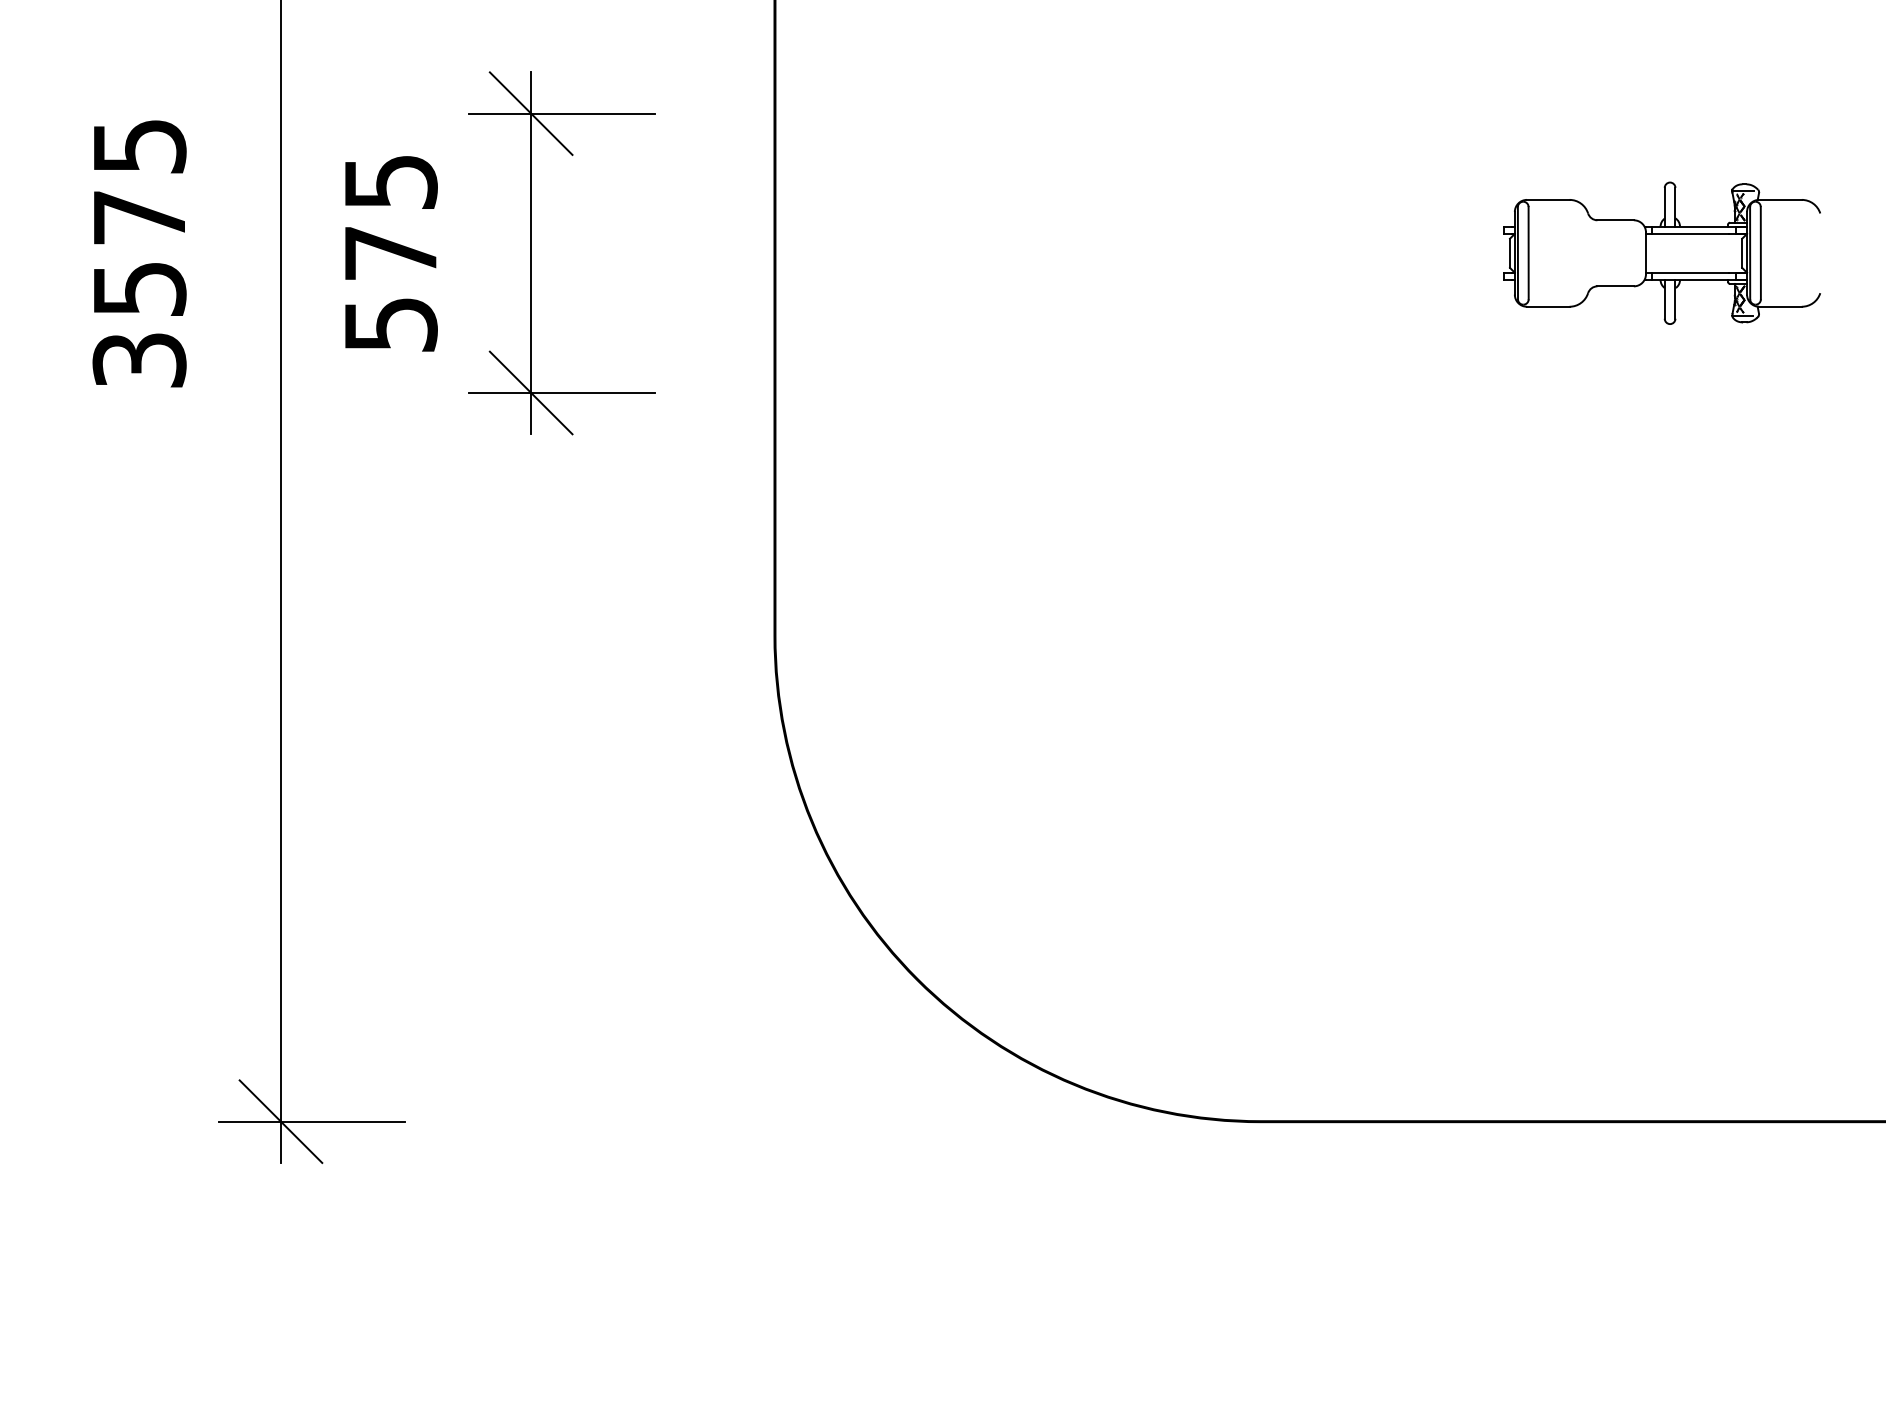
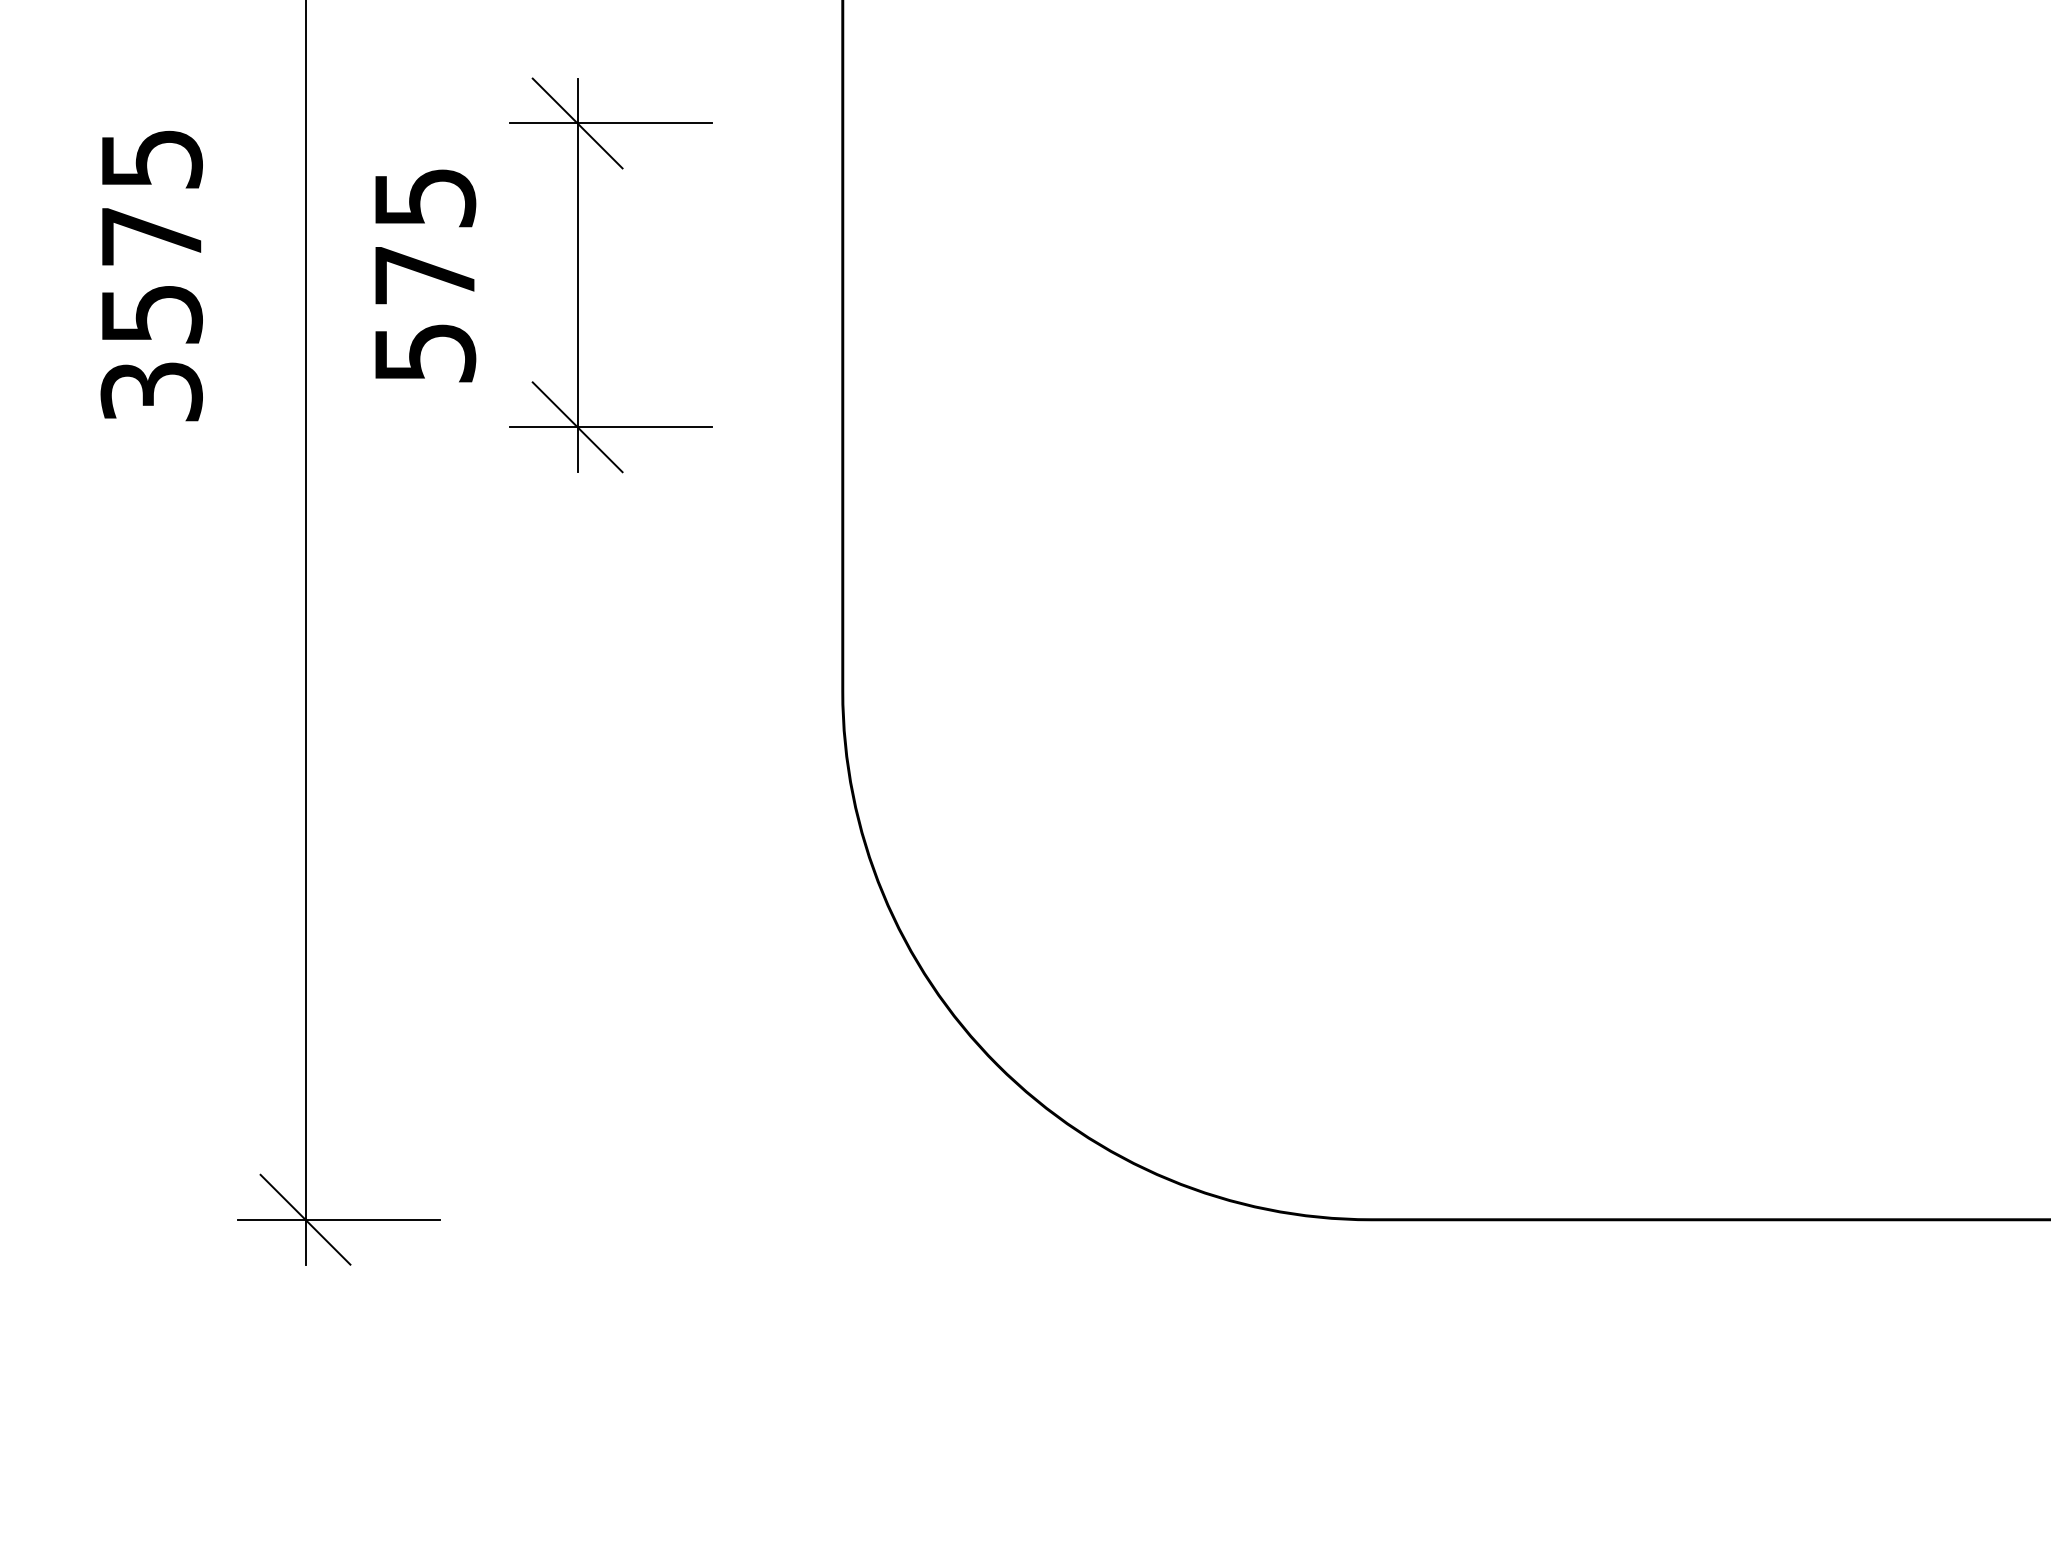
part: (1662, 253) -> (1807, 275), removed

